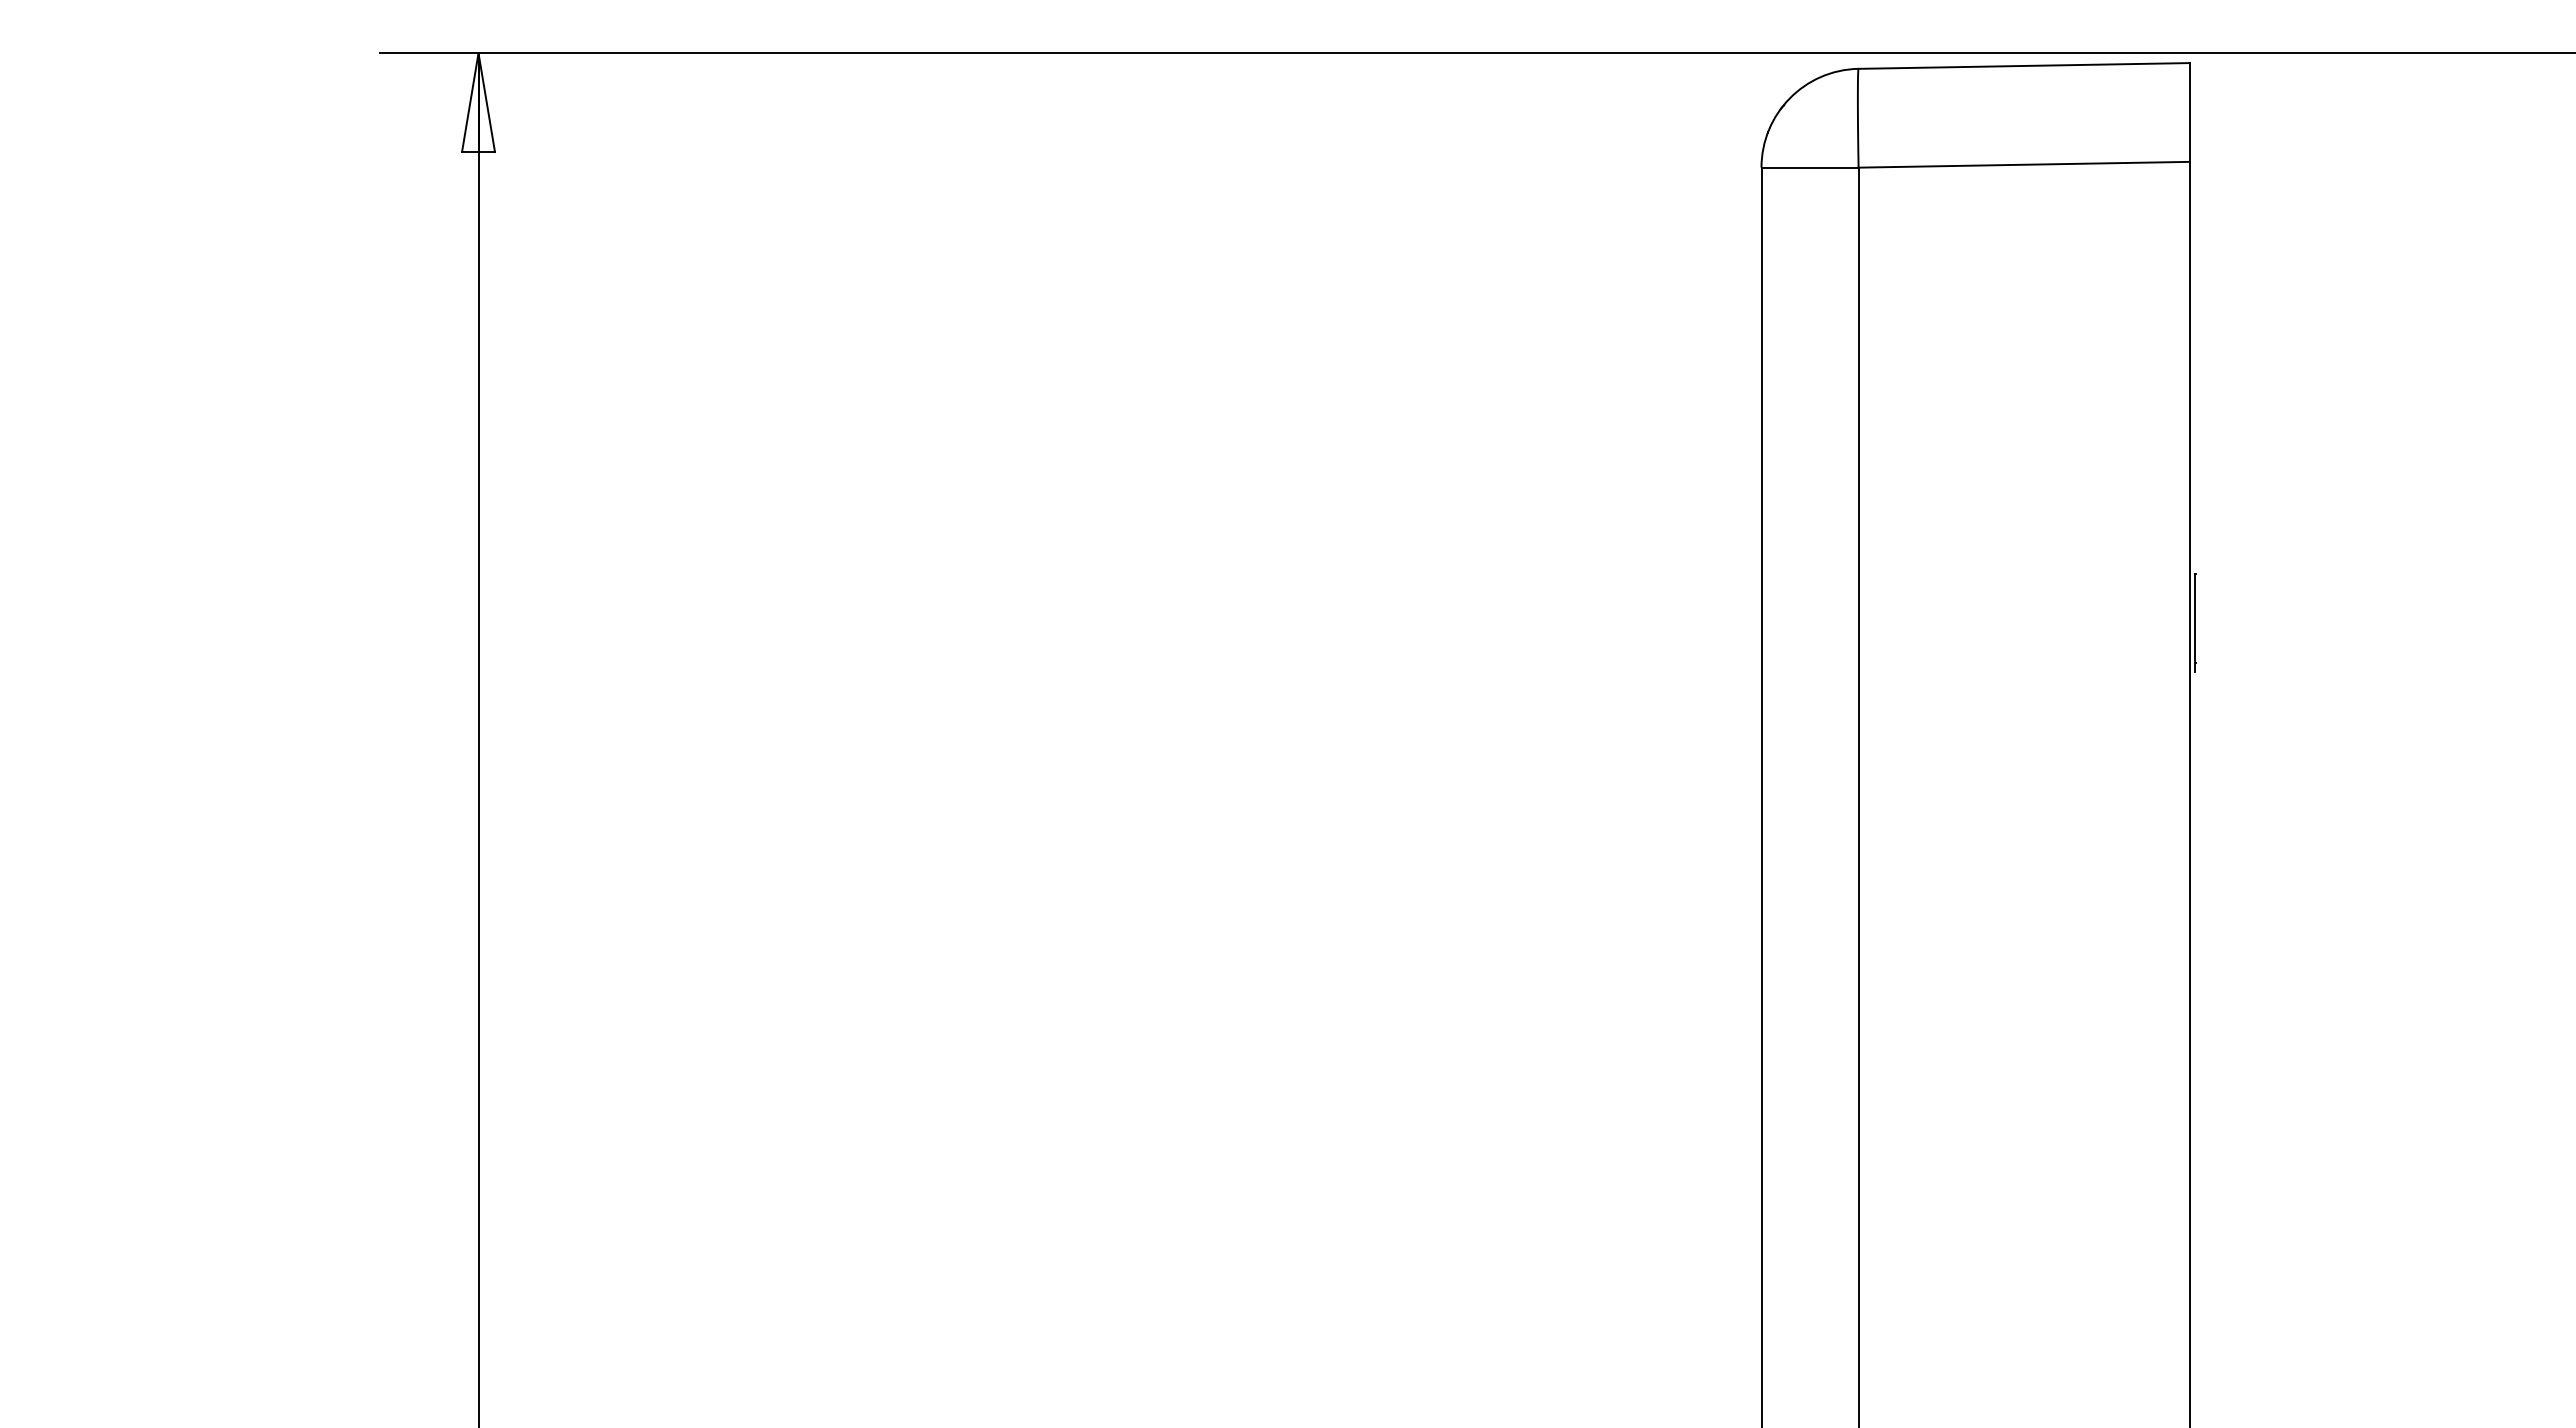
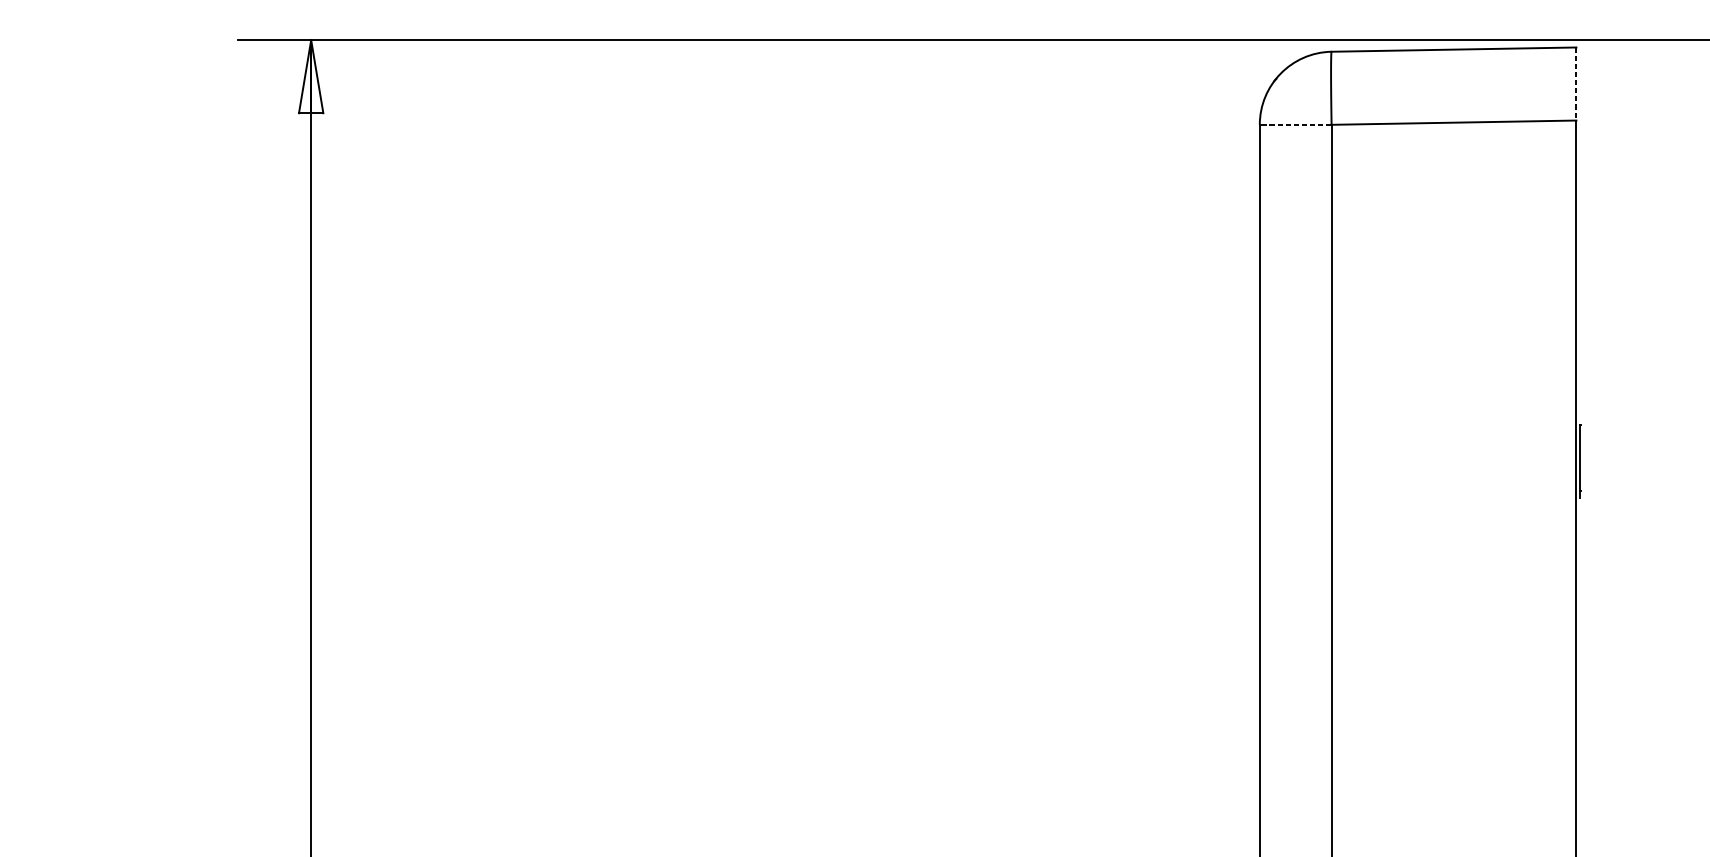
line: (2189, 112) -> (1576, 84), solid -> dashed
line: (1810, 167) -> (1296, 124), solid -> dashed

